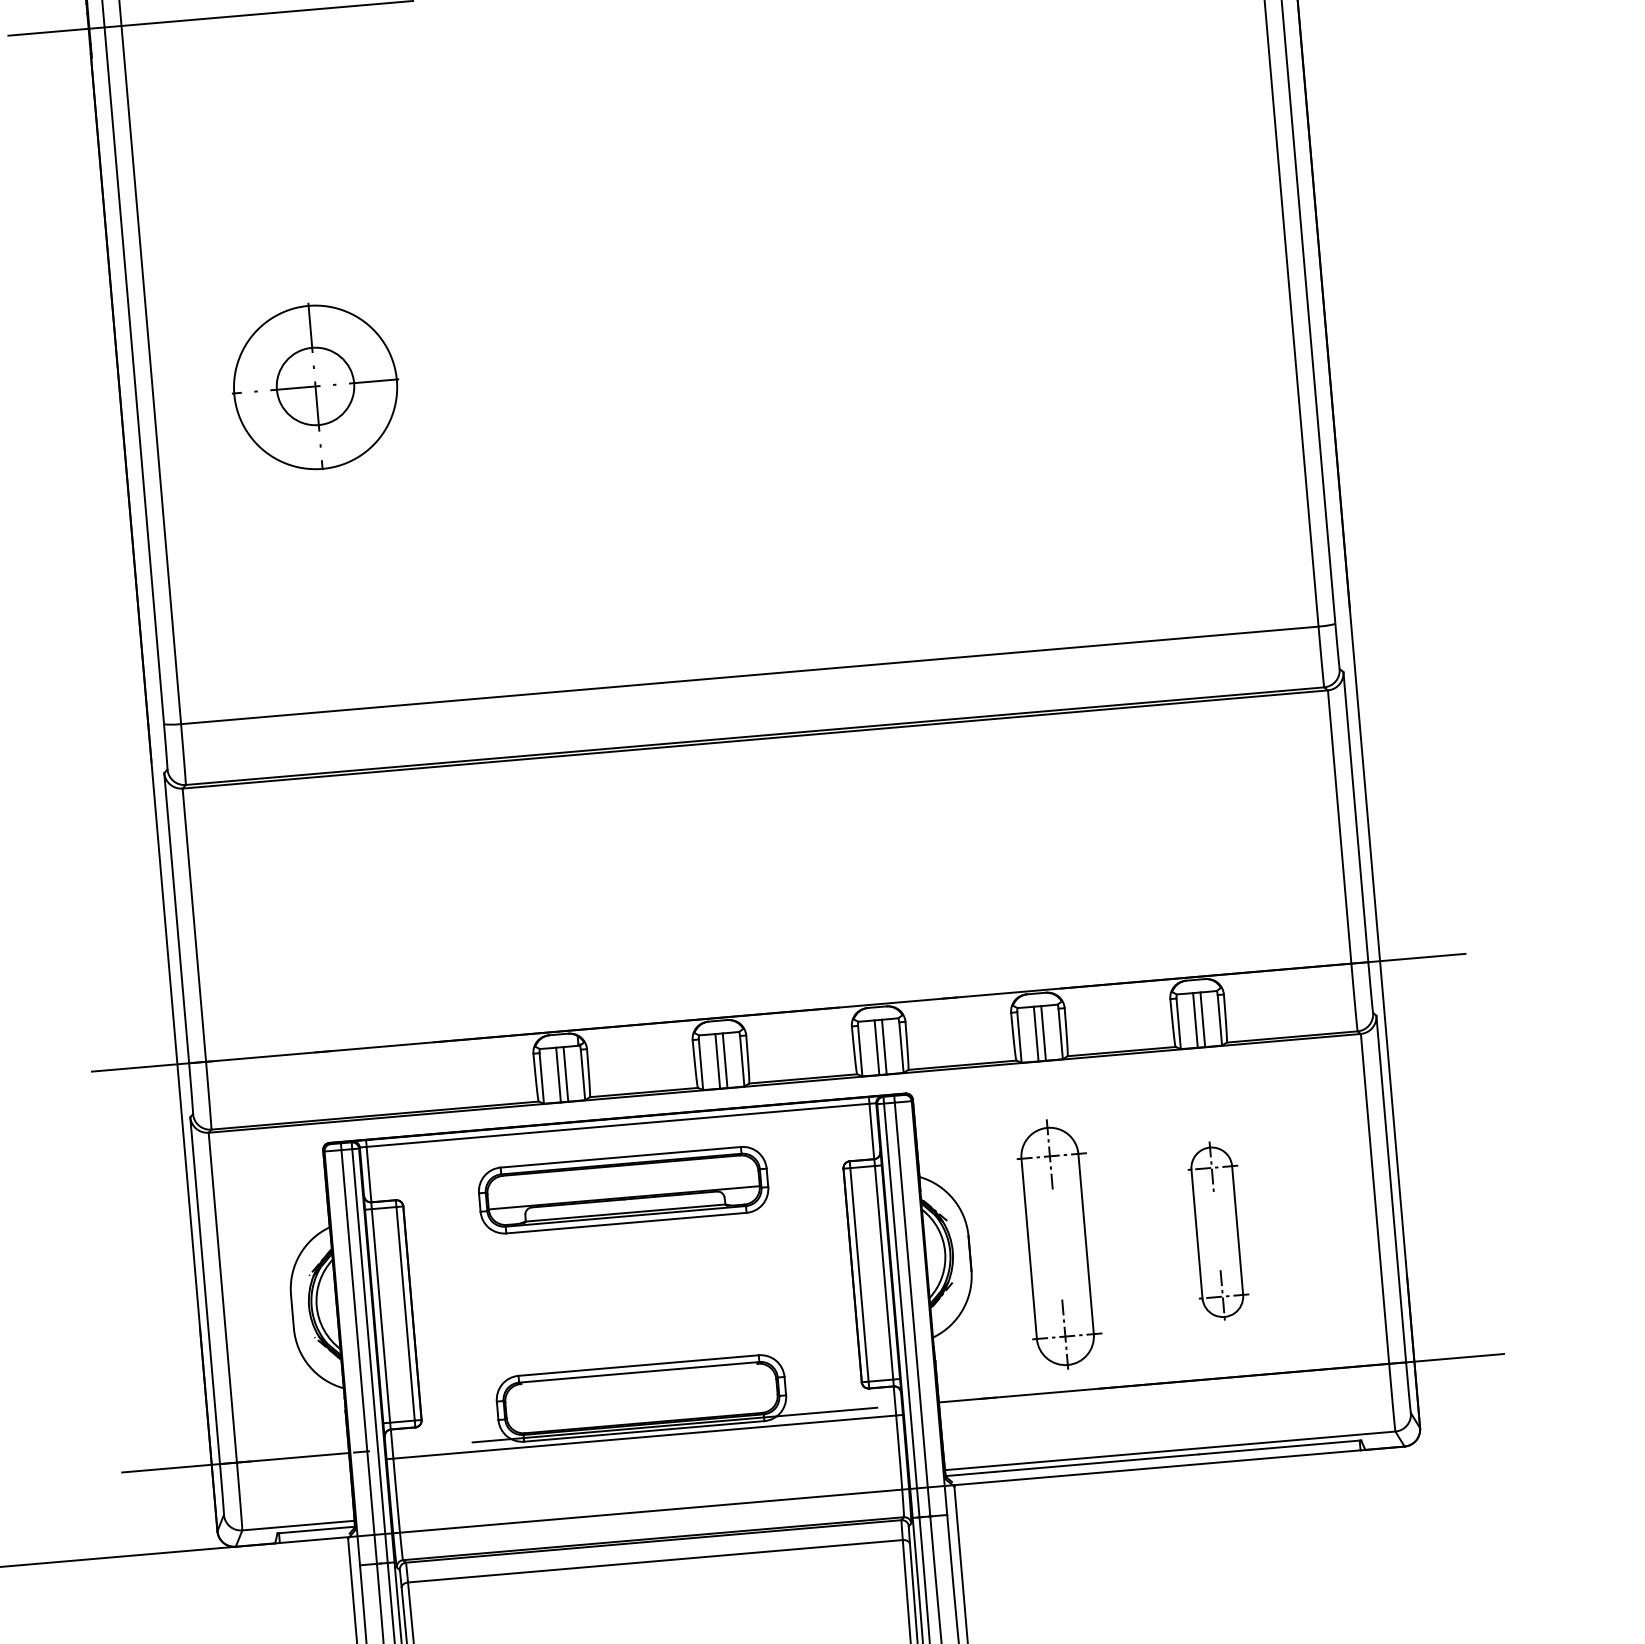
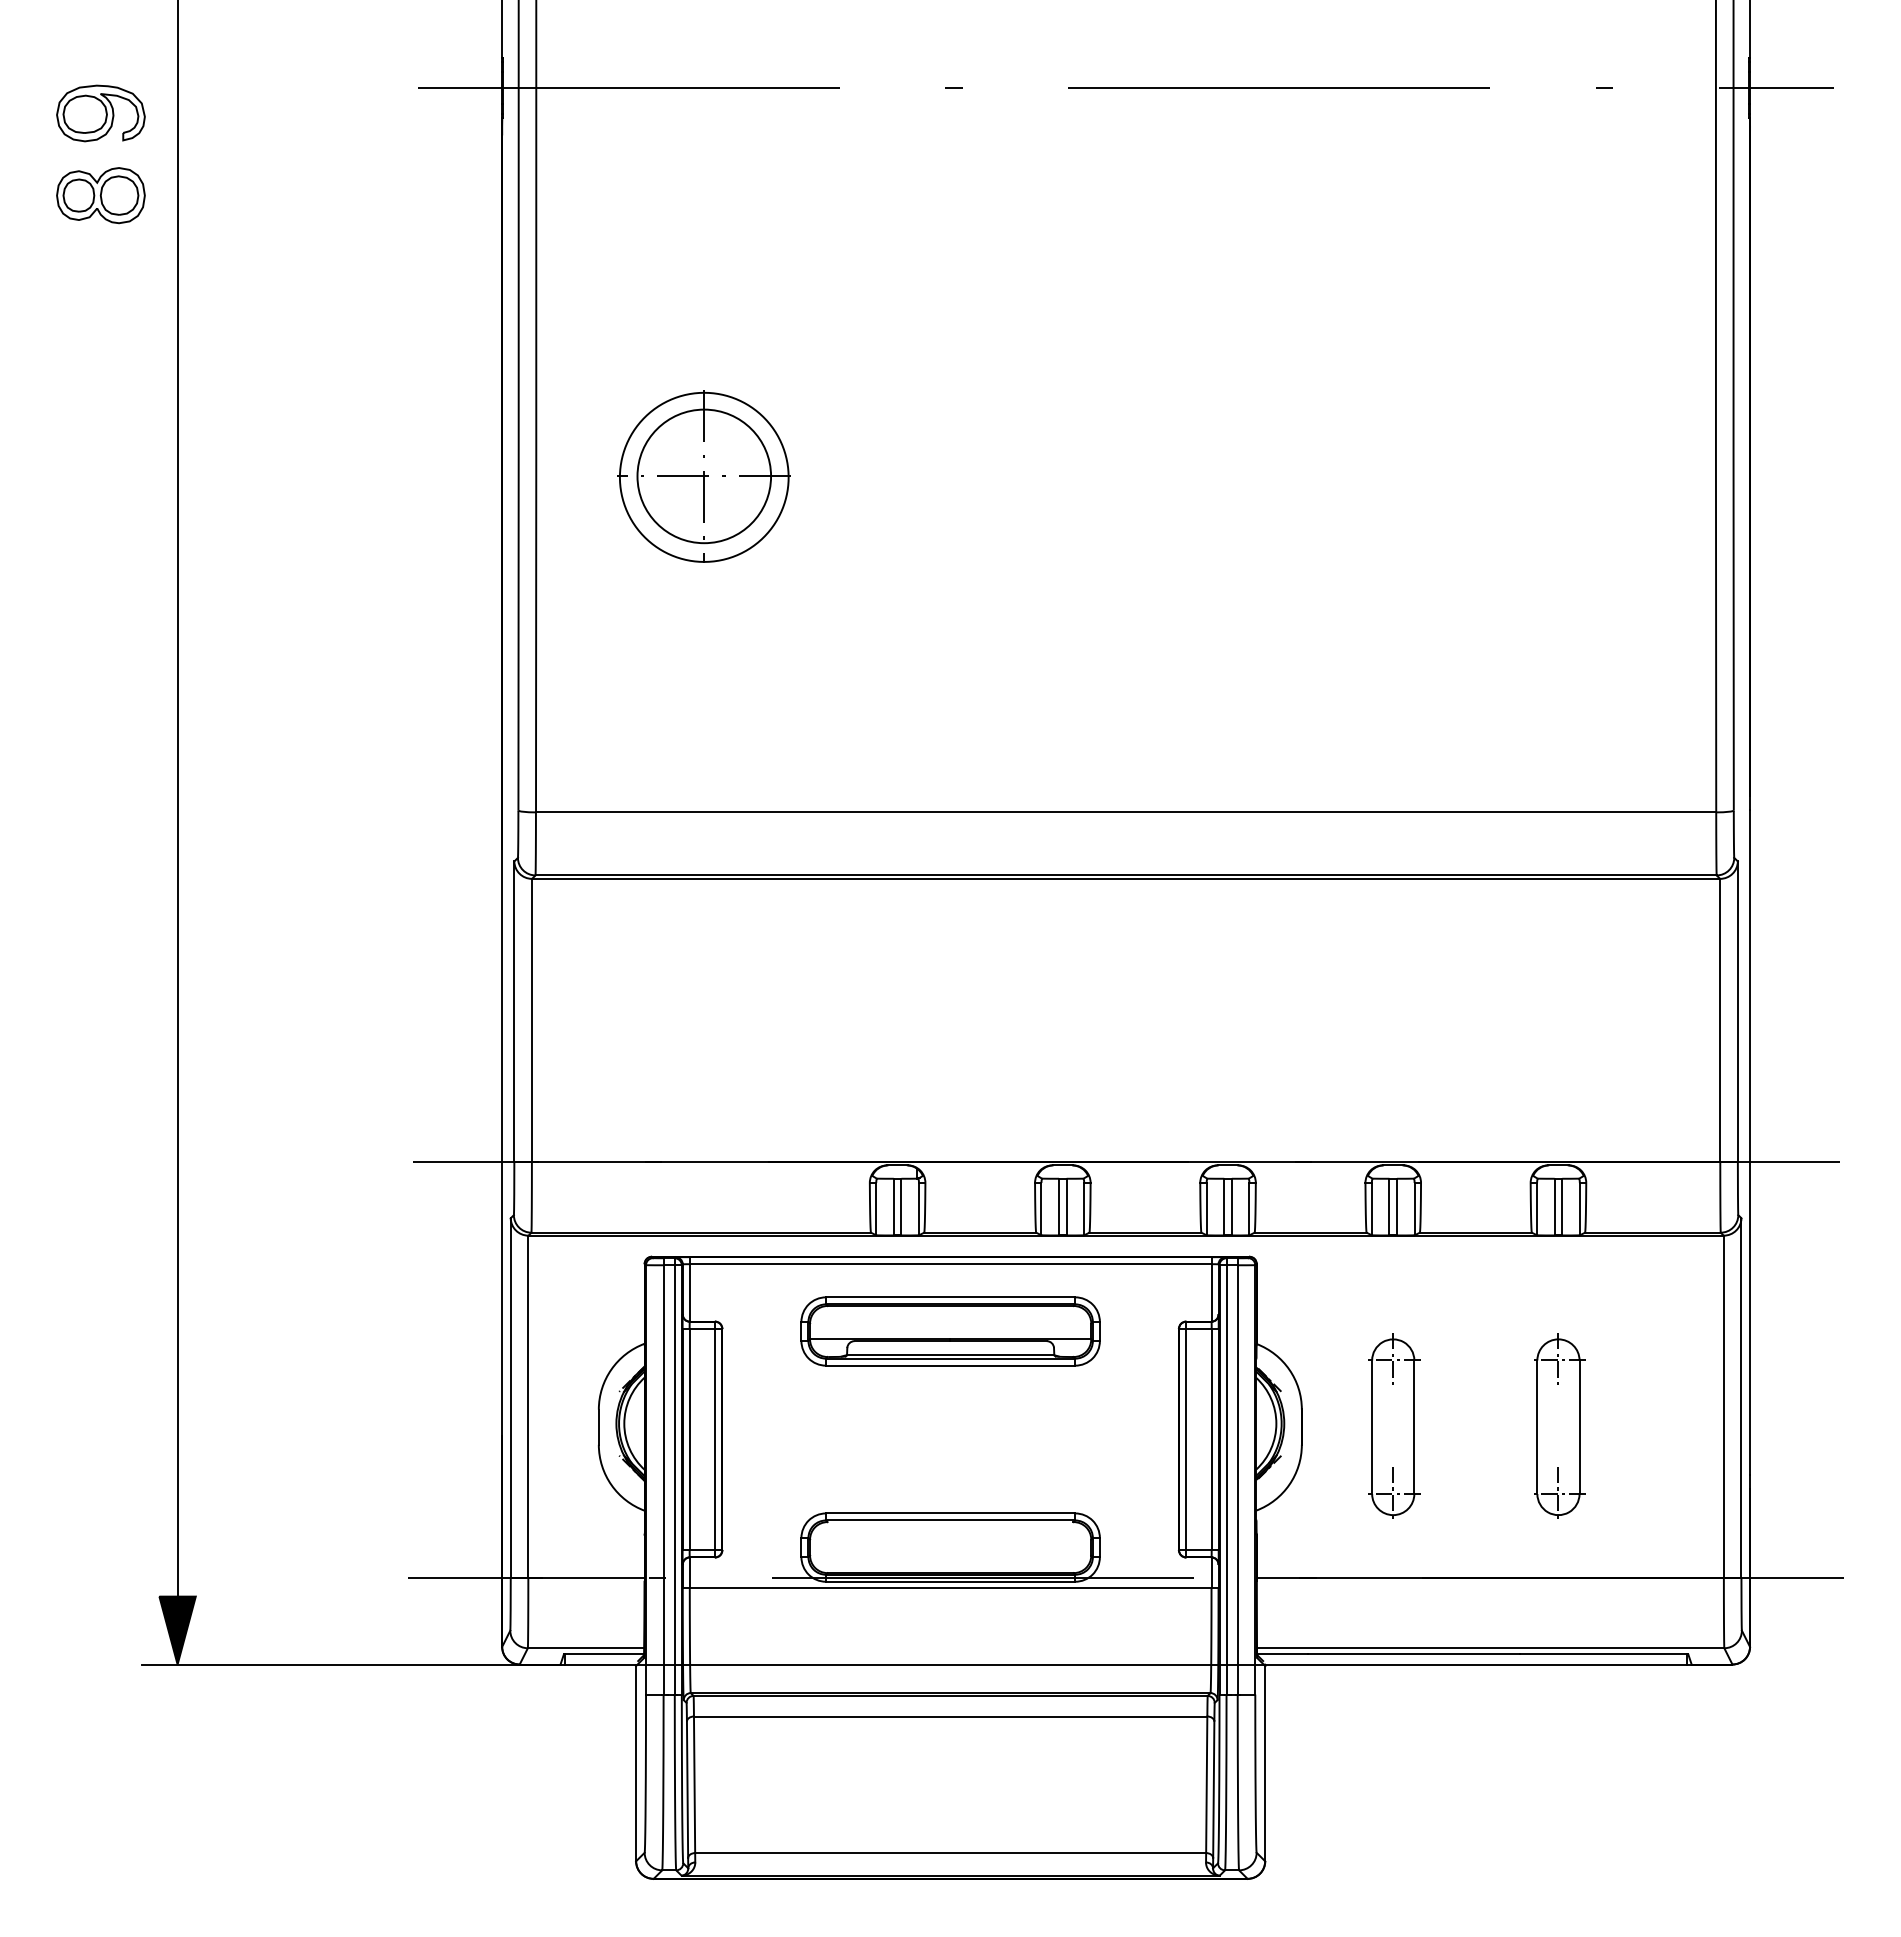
circle: (315, 386) -> (704, 476), size x1.67
part: (1059, 1244) -> (1394, 1425), size x0.71

